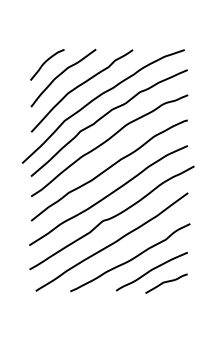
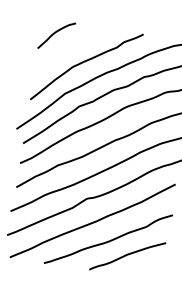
curve: (61, 74) -> (69, 47), removed
curve: (166, 282) -> (140, 269), removed

